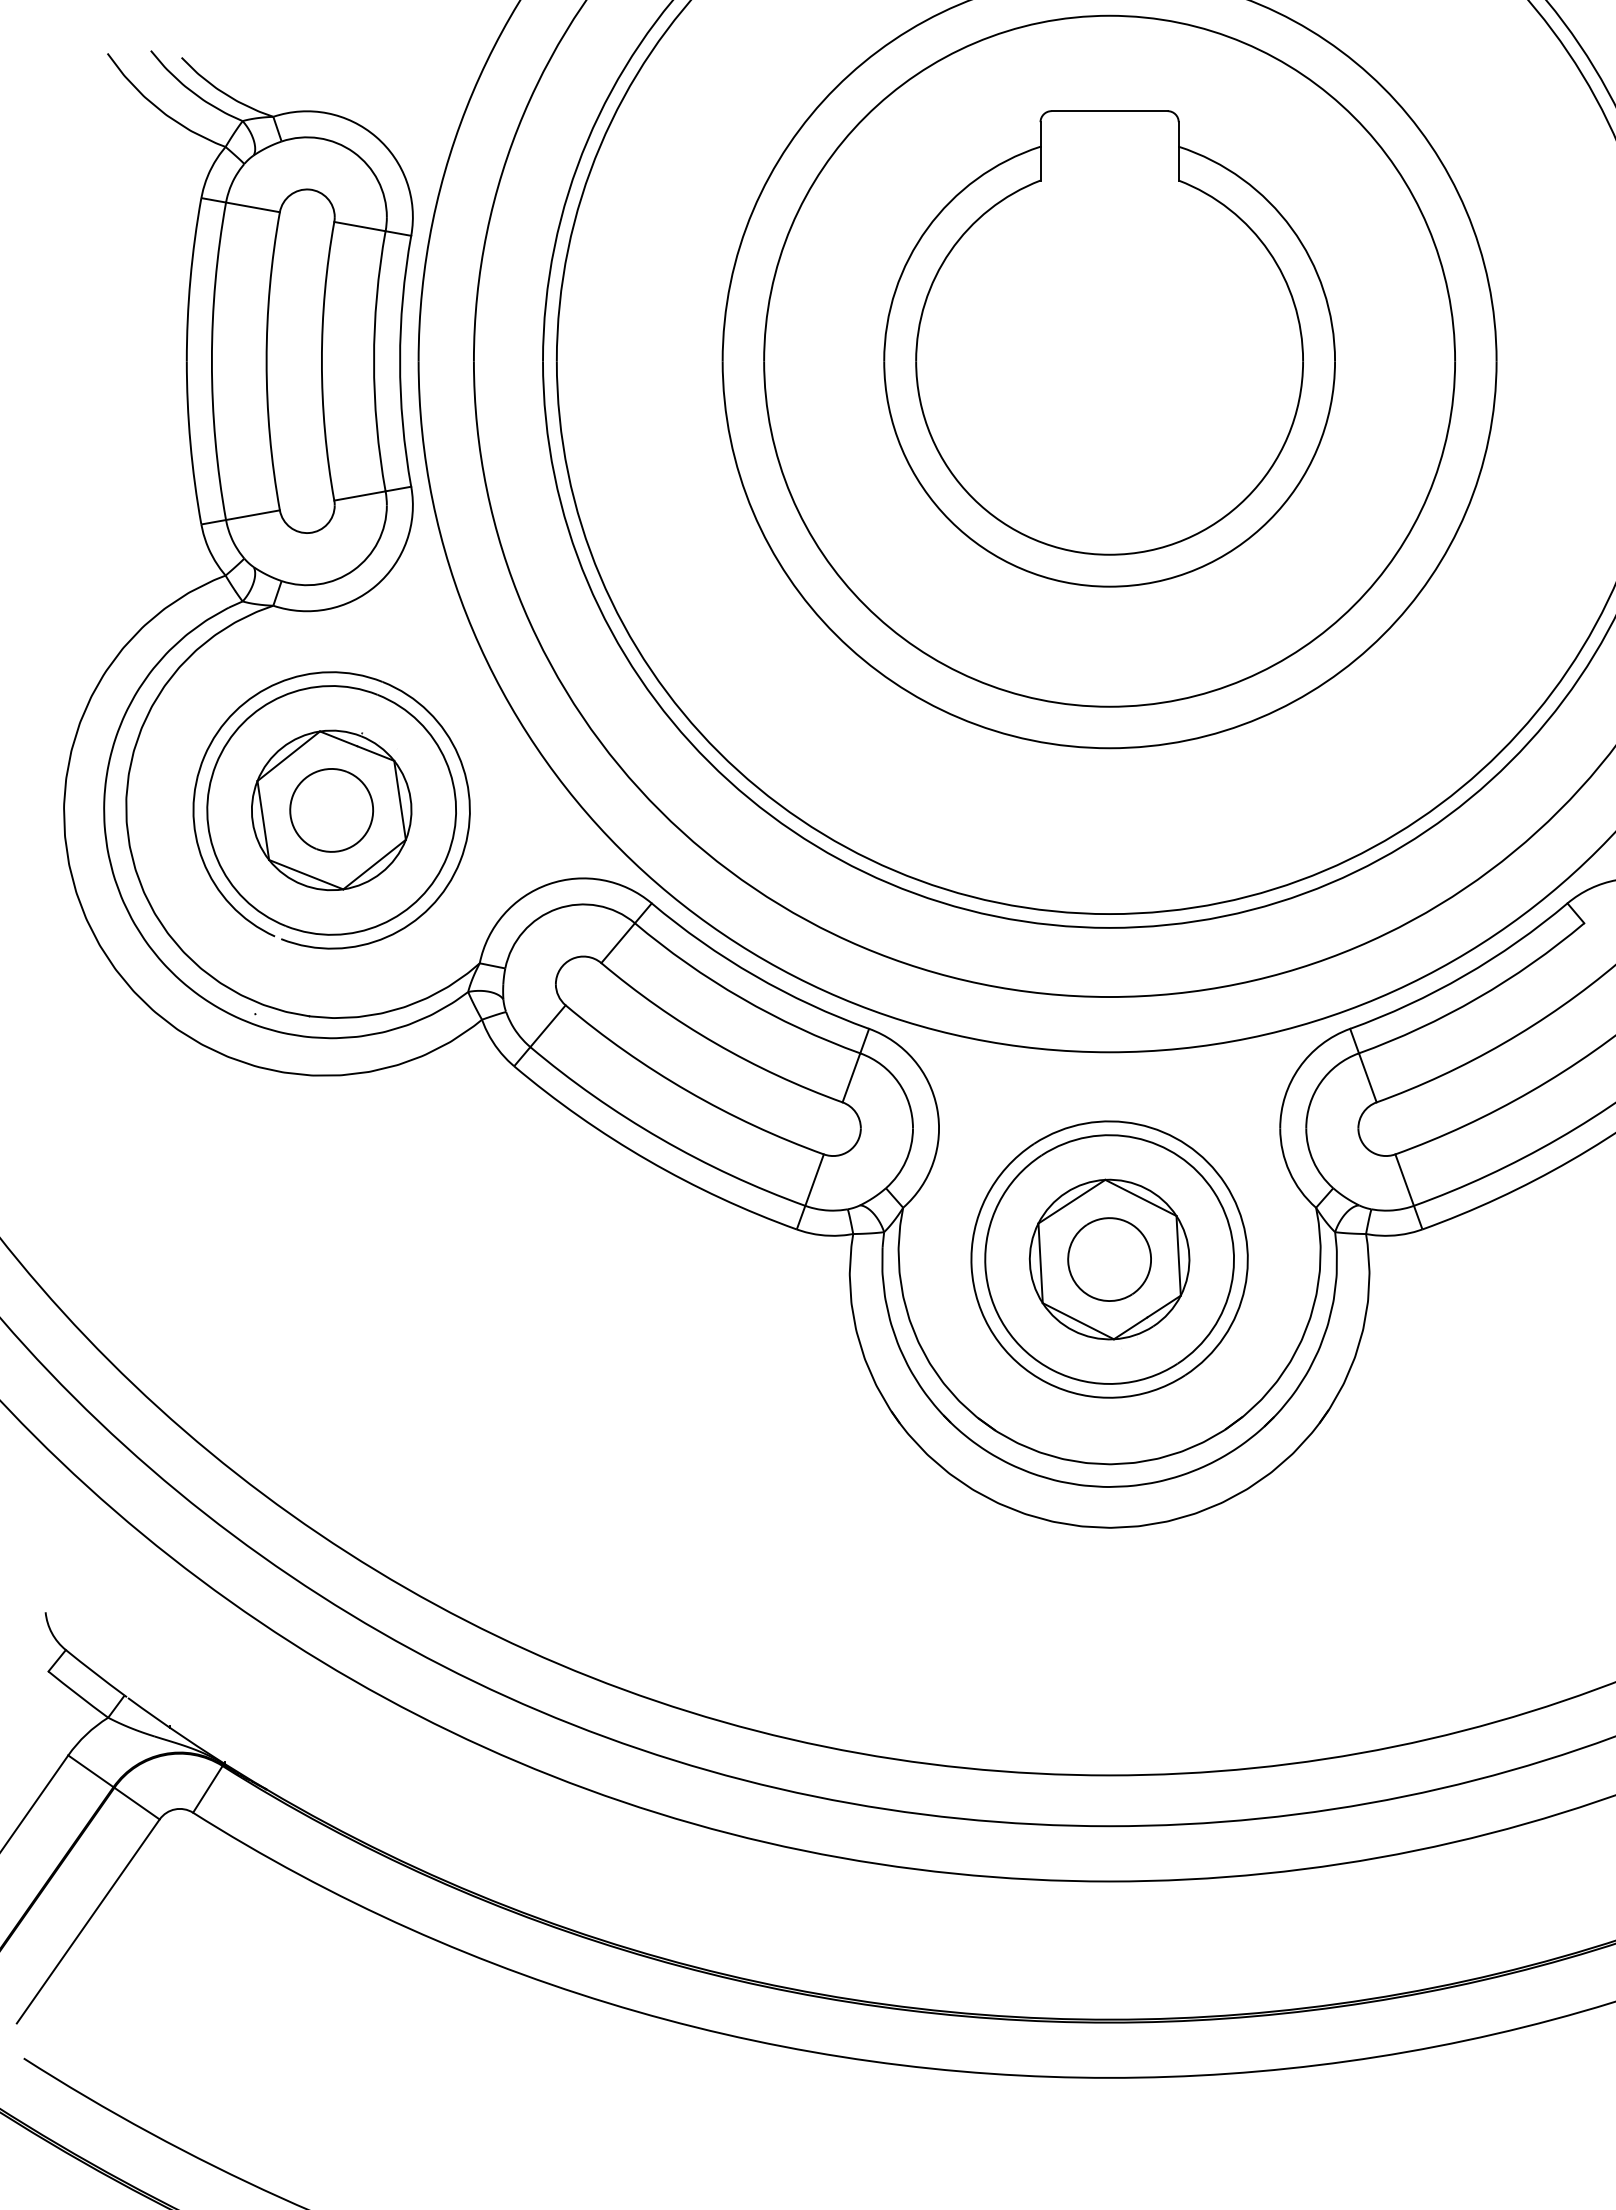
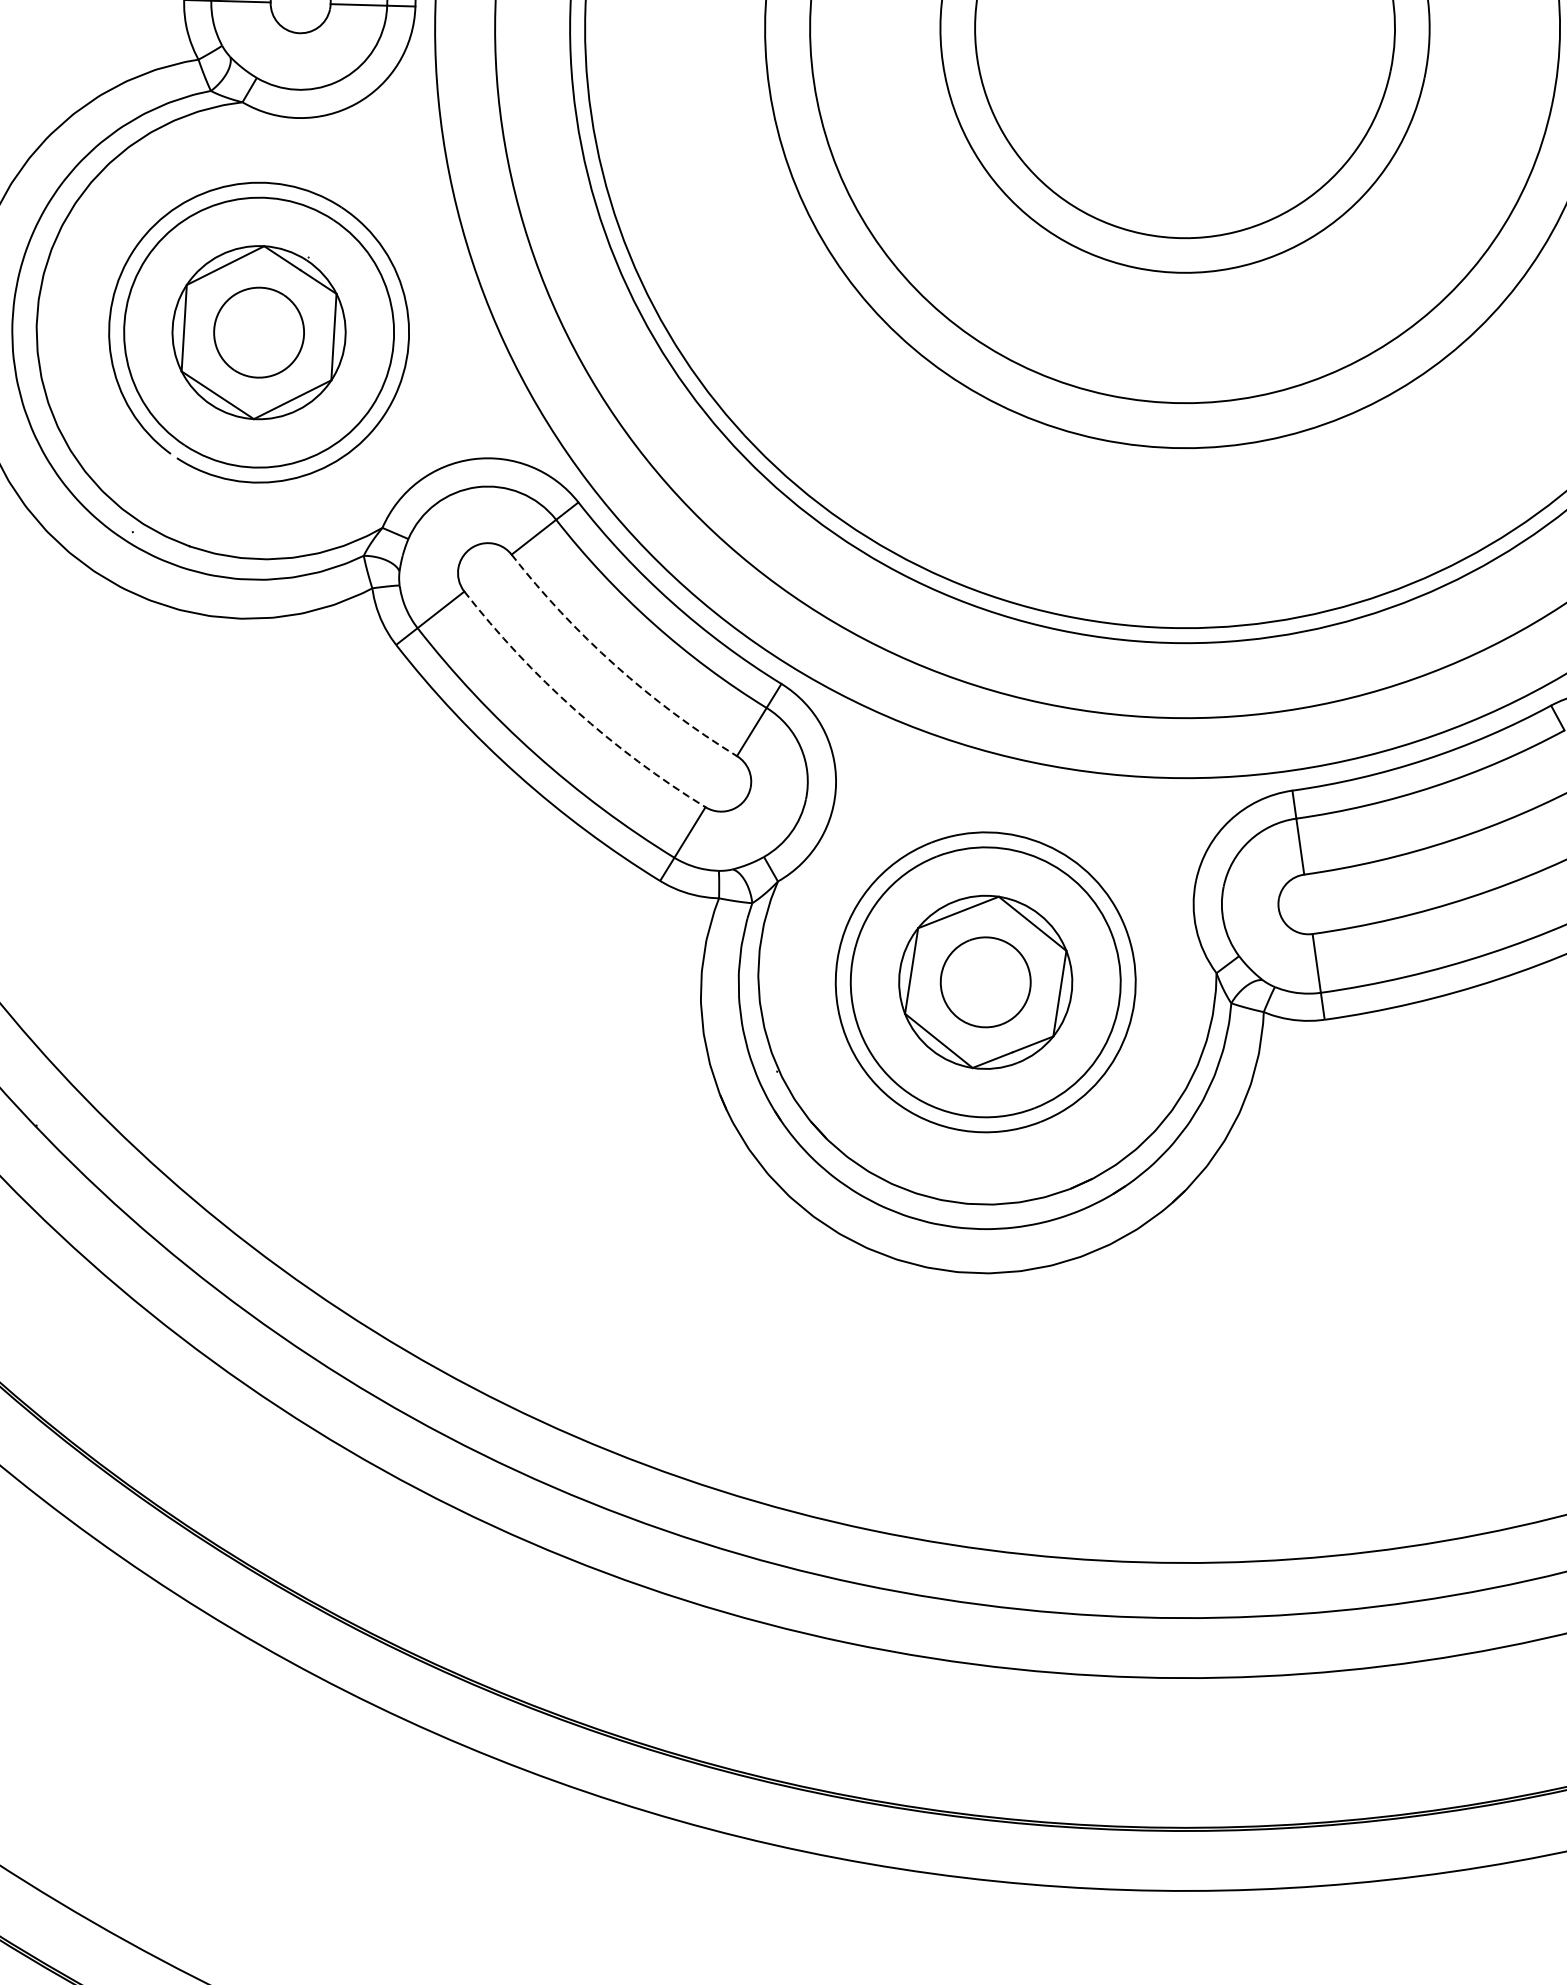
arc: (715, 1043) -> (615, 665), solid -> dashed
arc: (688, 1091) -> (575, 710), solid -> dashed

